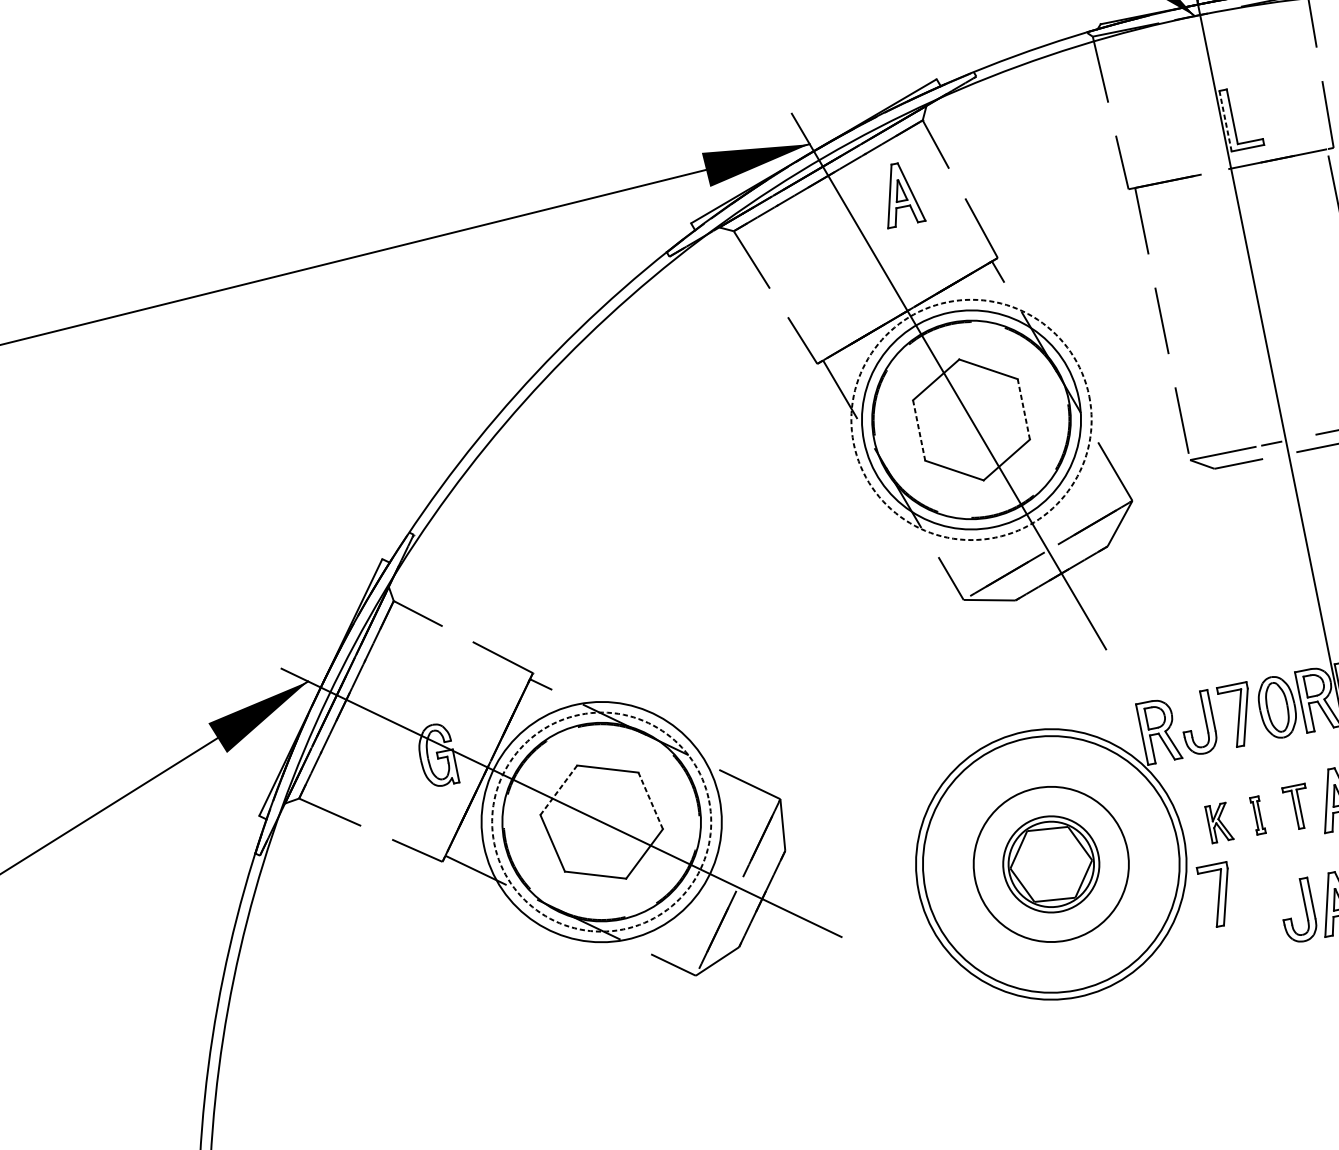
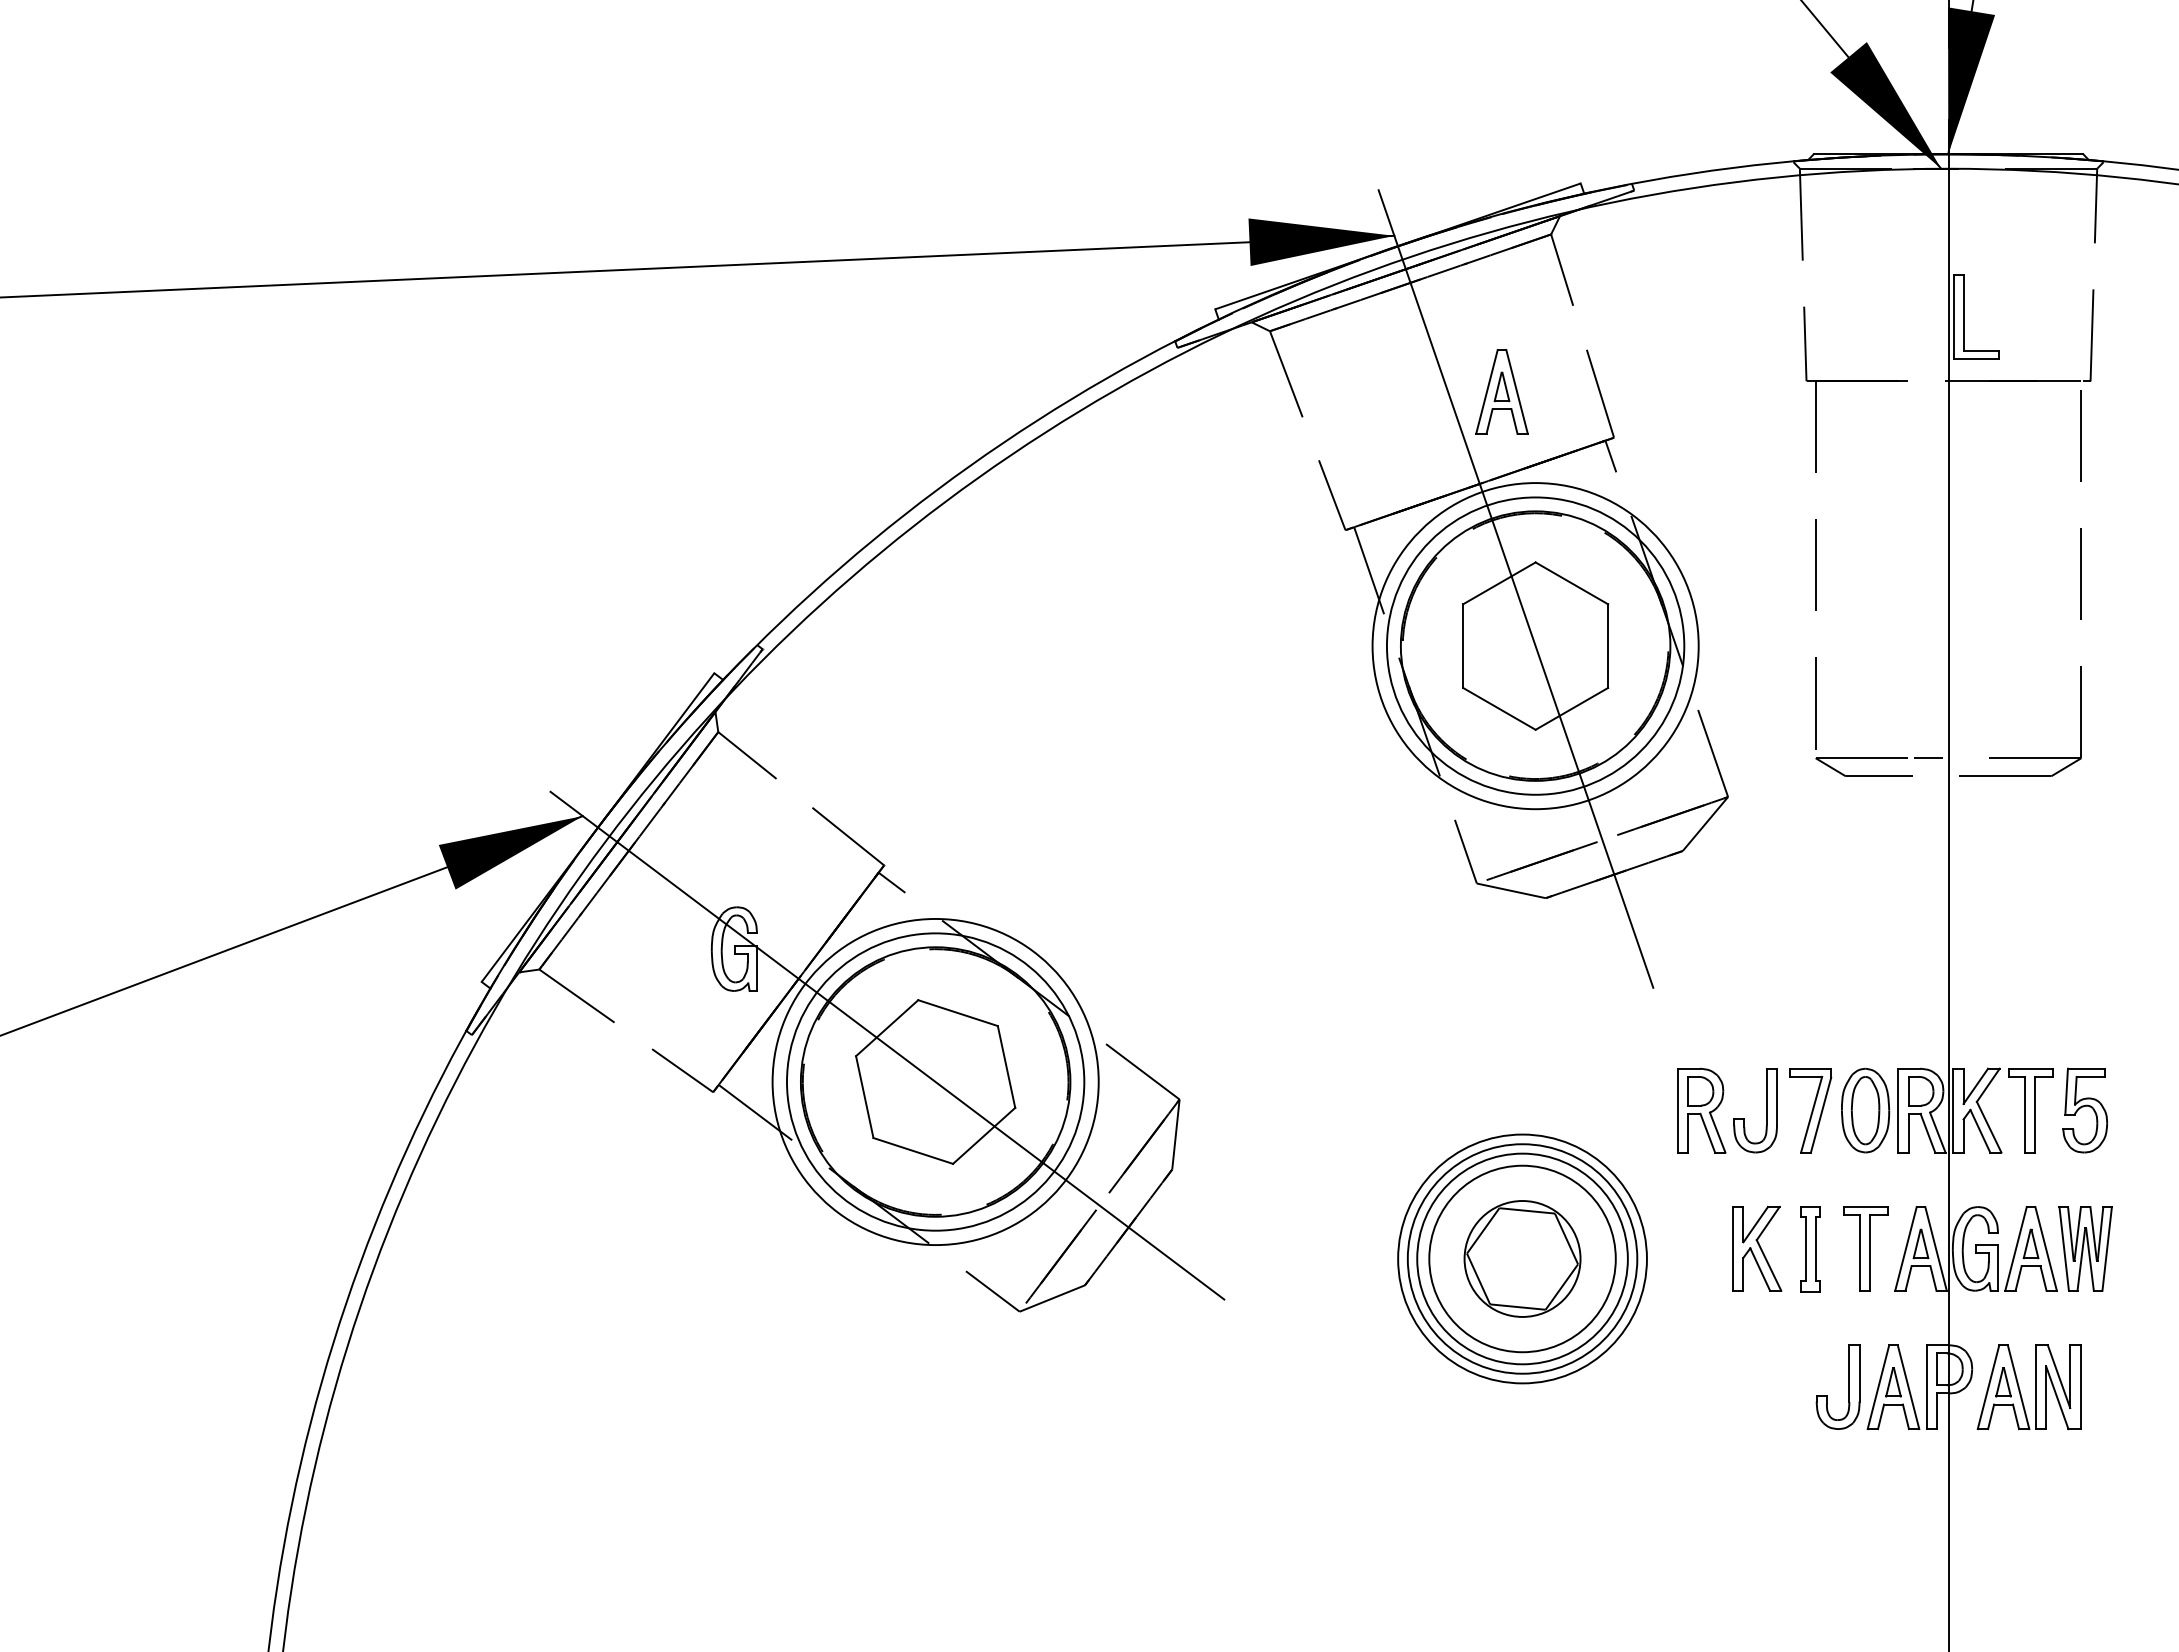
line: (1225, 121) -> (1953, 316), dashed -> solid
part: (900, 194) -> (1501, 391), moved
line: (1024, 409) -> (1608, 646), dashed -> solid
circle: (971, 420) -> (1535, 646), dashed -> solid
line: (919, 430) -> (1463, 646), dashed -> solid
line: (559, 790) -> (887, 1028), dashed -> solid
line: (650, 800) -> (1006, 1066), dashed -> solid
part: (1297, 806) -> (1865, 1248), size x1.43
part: (1257, 815) -> (1810, 1249), size x1.67
circle: (601, 821) -> (935, 1081), dashed -> solid
part: (1219, 822) -> (1757, 1248), size x1.67
circle: (1051, 864) -> (1522, 1258), size x0.62
circle: (1051, 864) -> (1522, 1258), size x0.71
circle: (1051, 864) -> (1522, 1258), size x1.43
part: (1217, 895) -> (1735, 1344), removed

